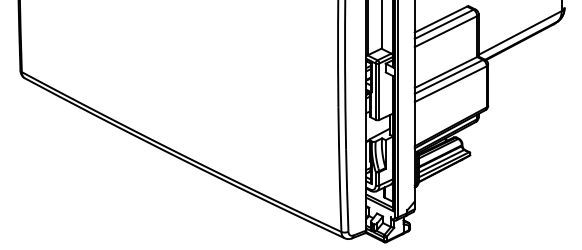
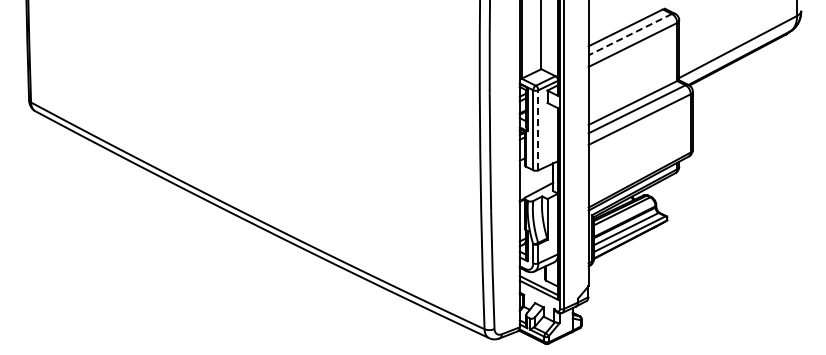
line: (443, 24) -> (629, 34), solid -> dashed
line: (379, 91) -> (538, 129), solid -> dashed

